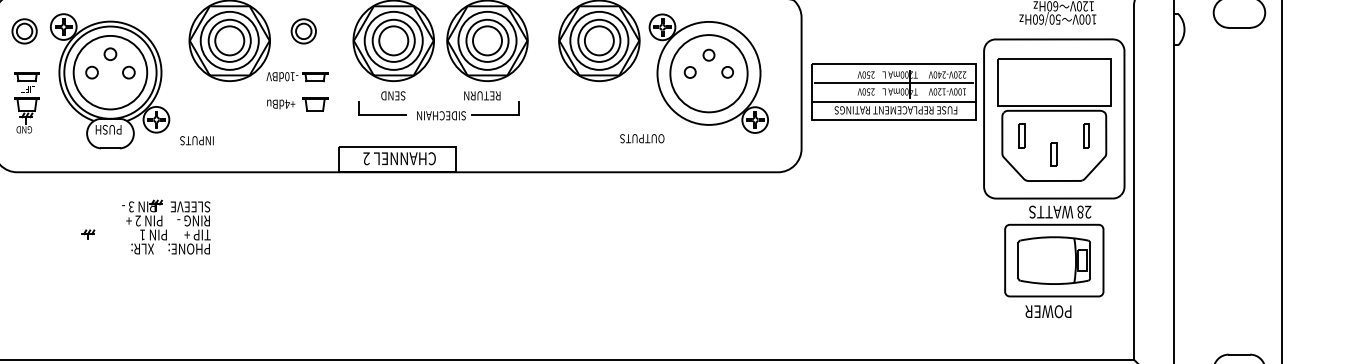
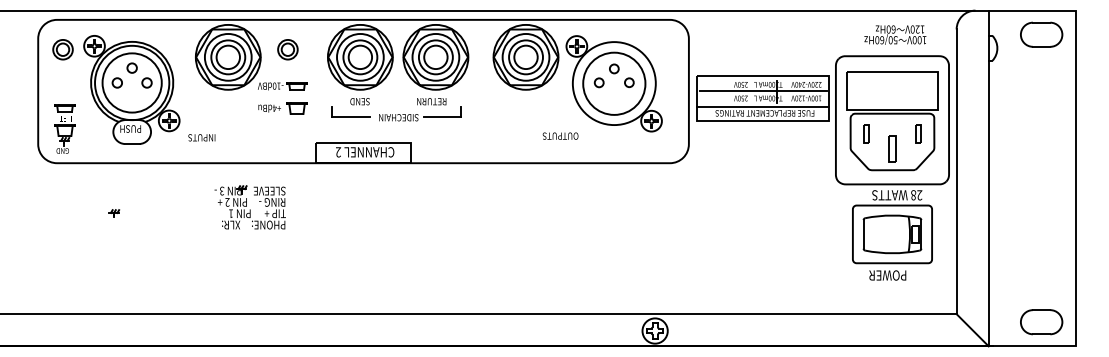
part: (26, 101) -> (64, 128), moved
part: (1054, 154) -> (892, 148), size x1.4
part: (165, 227) -> (249, 207), moved

